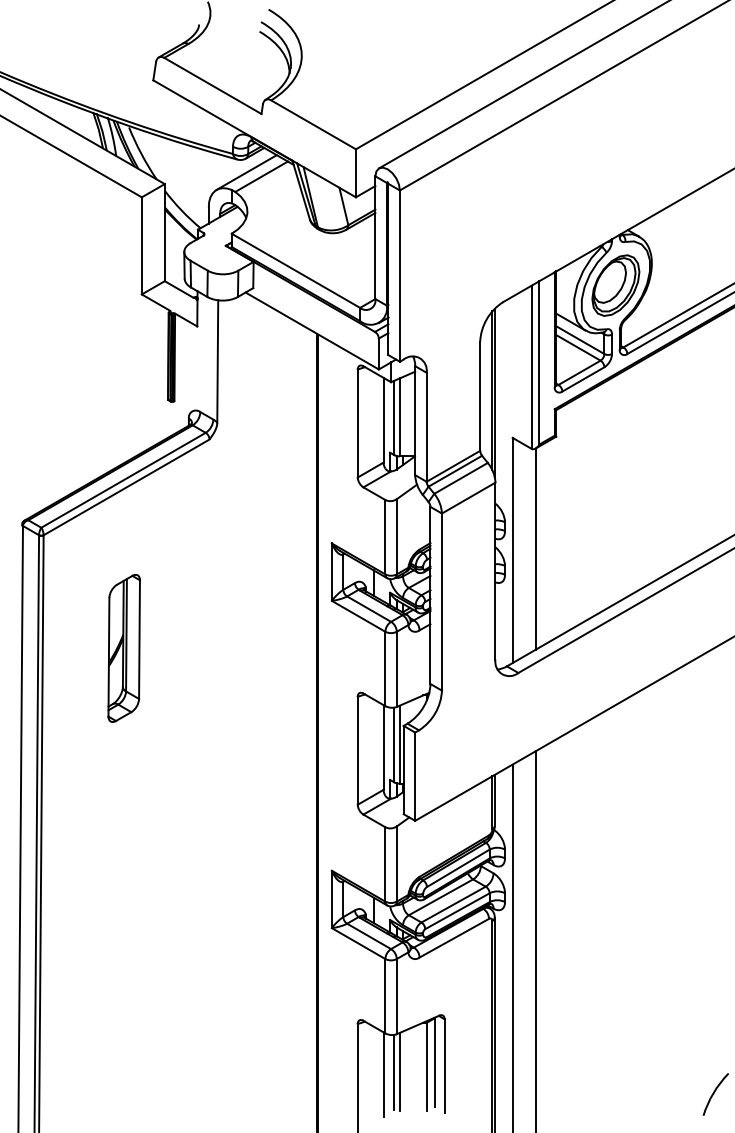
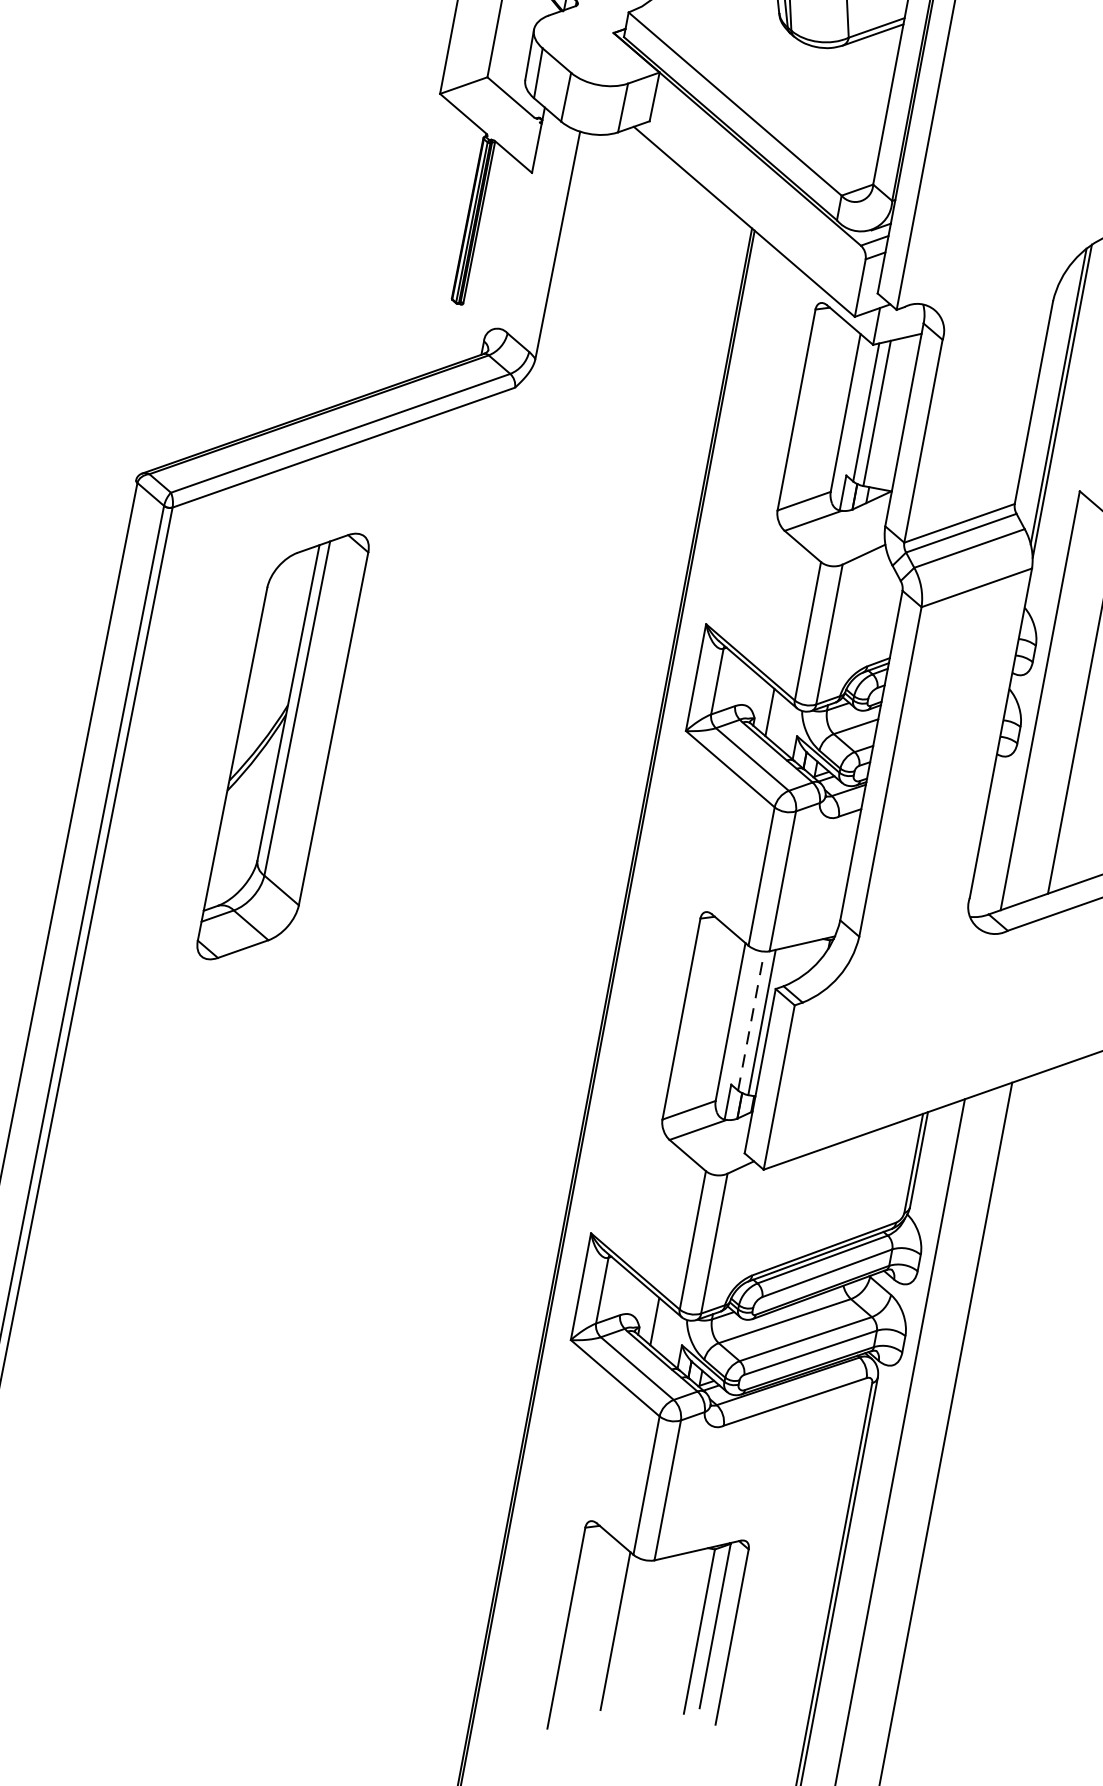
part: (123, 648) -> (281, 746), size x1.6
line: (394, 744) -> (752, 1020), solid -> dashed
line: (394, 1071) -> (637, 1628), removed
line: (399, 1071) -> (646, 1630), removed

